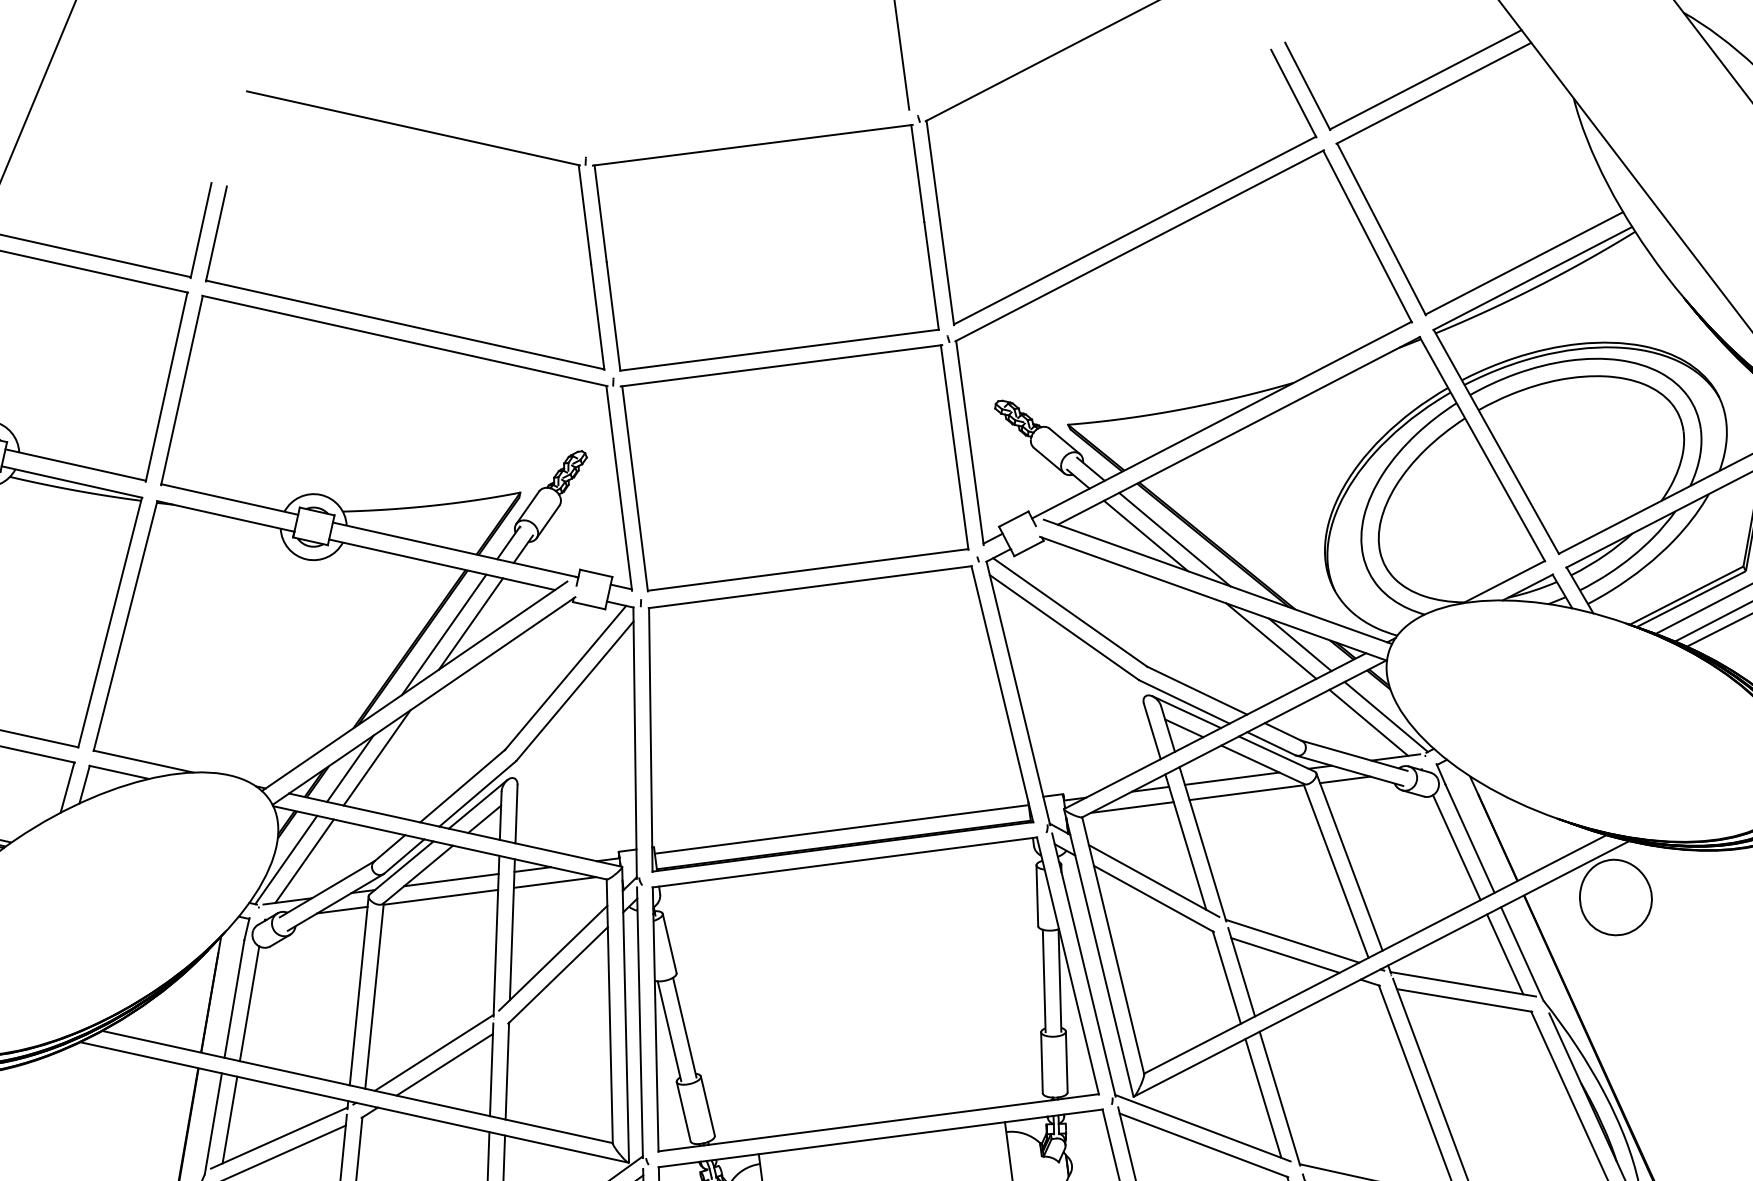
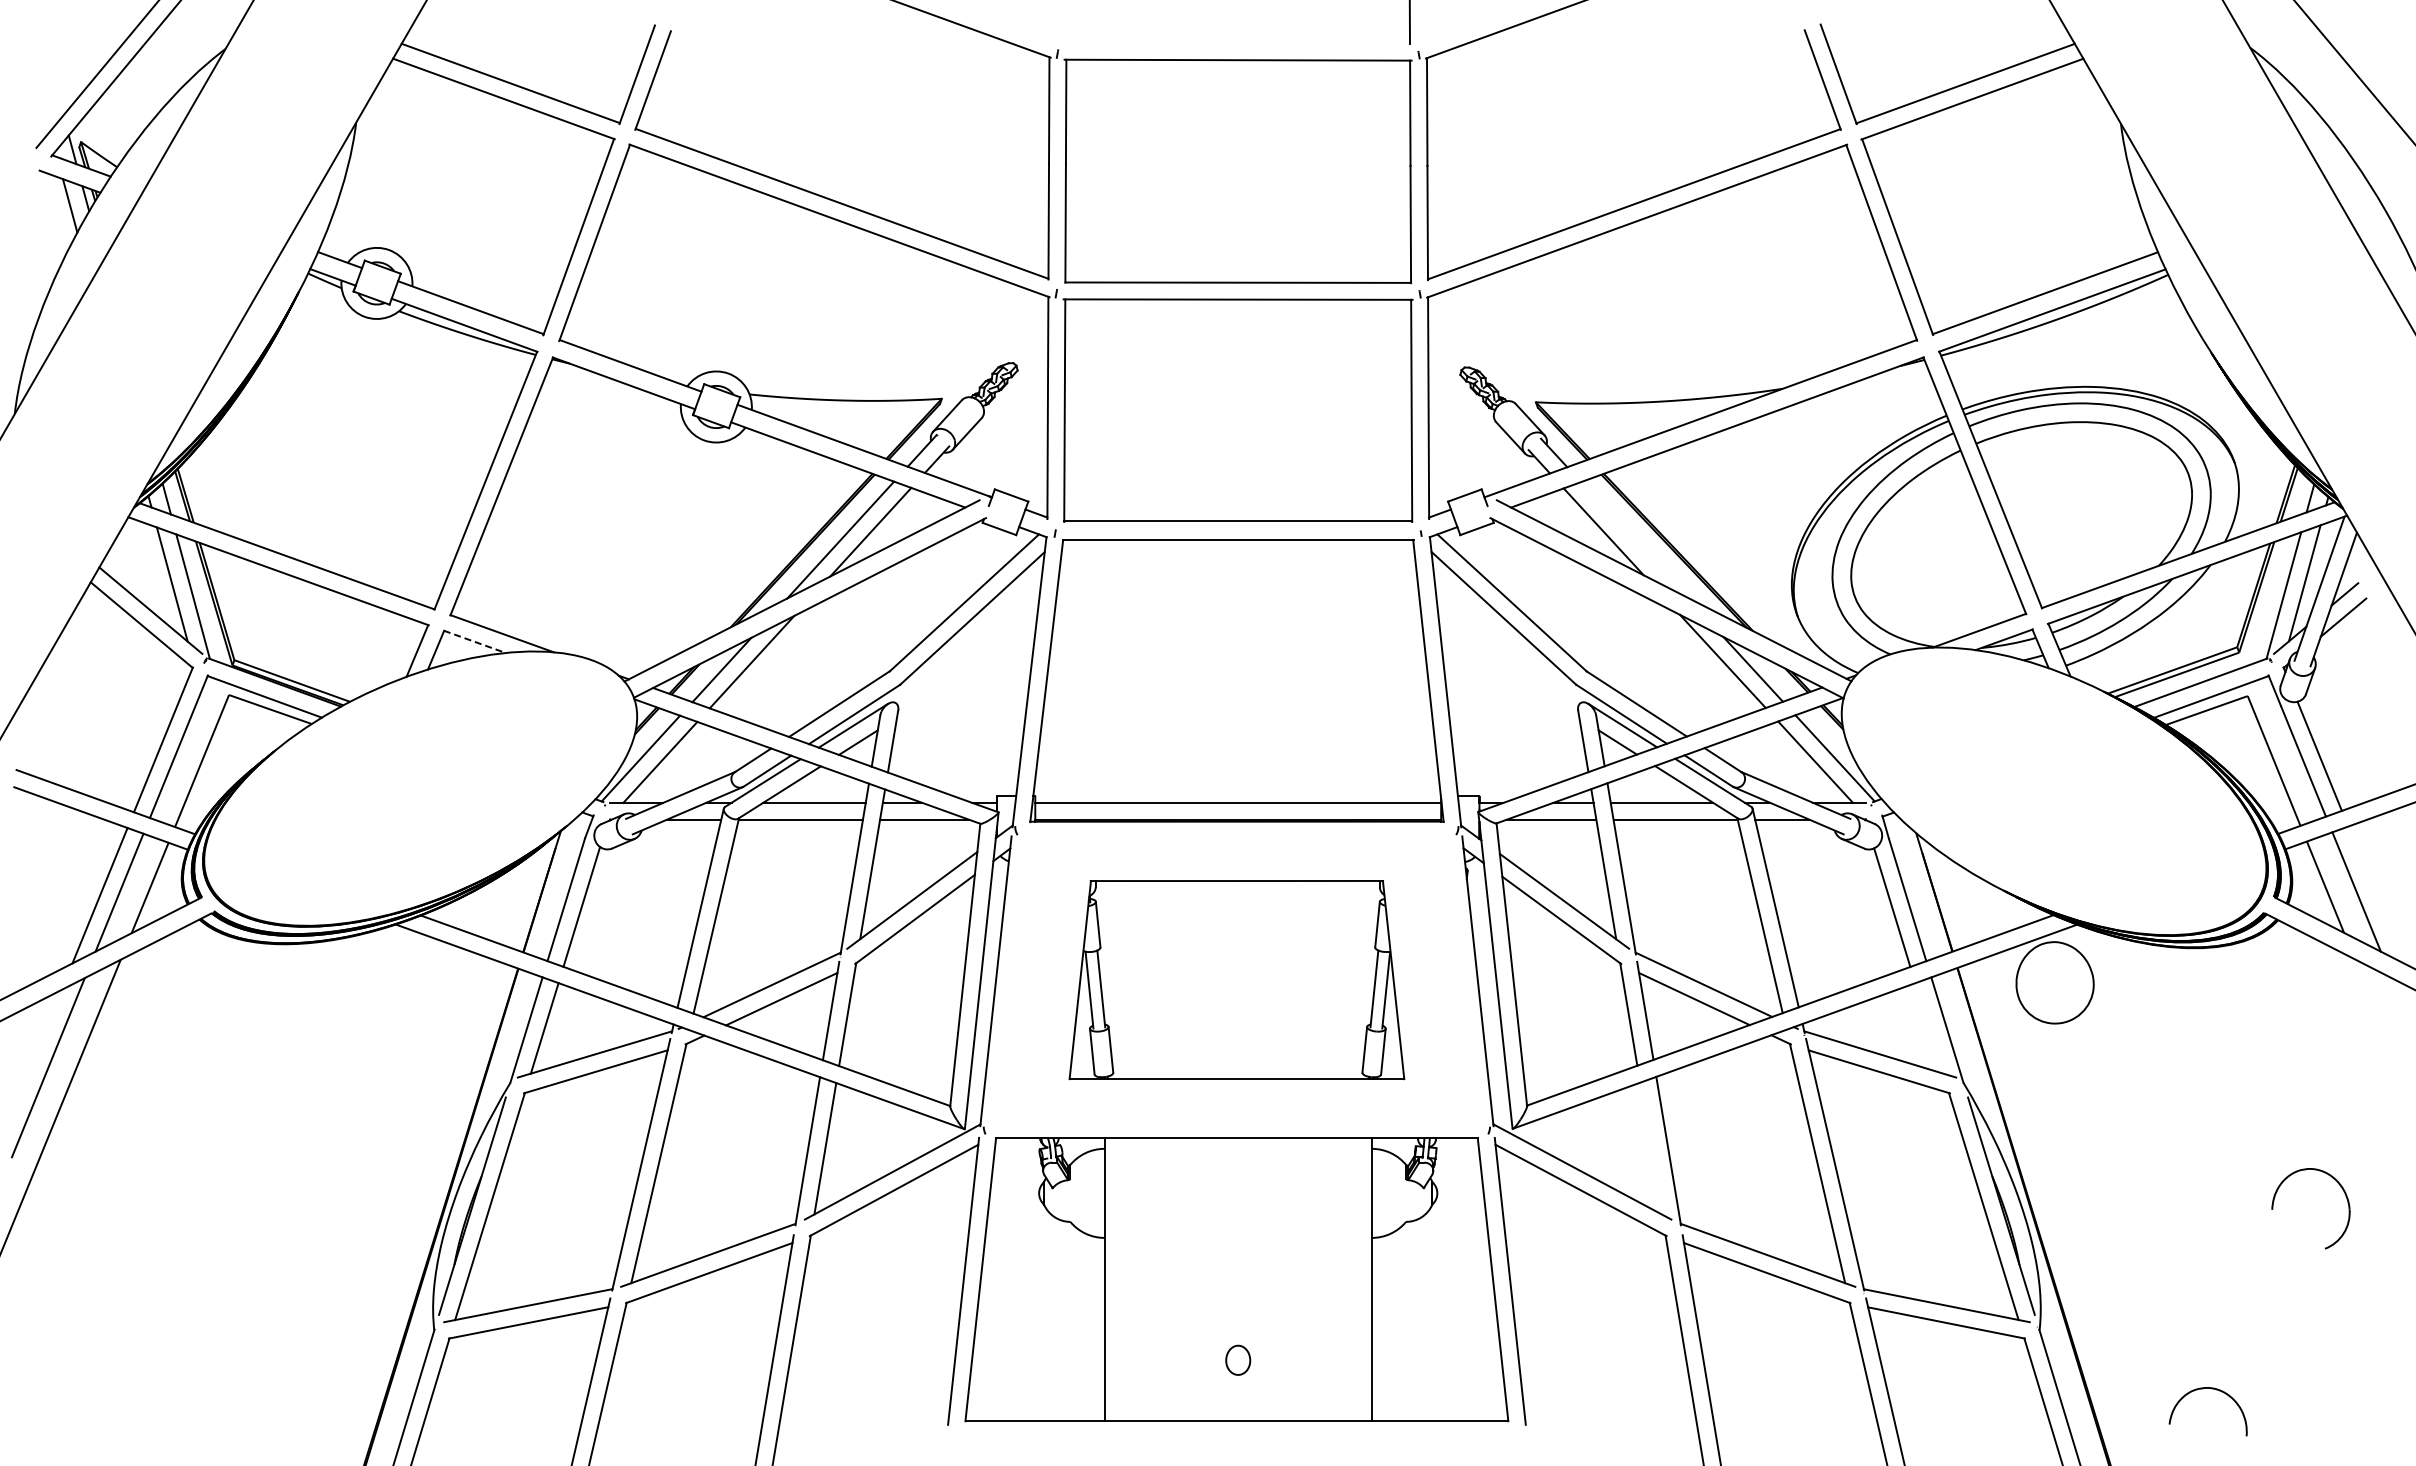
line: (1175, 539) -> (1634, 539), removed
line: (118, 772) -> (474, 641), solid -> dashed
line: (1505, 954) -> (1929, 1028), removed
part: (861, 992) -> (1236, 979), size x0.7
line: (1263, 1098) -> (1651, 1148), removed

